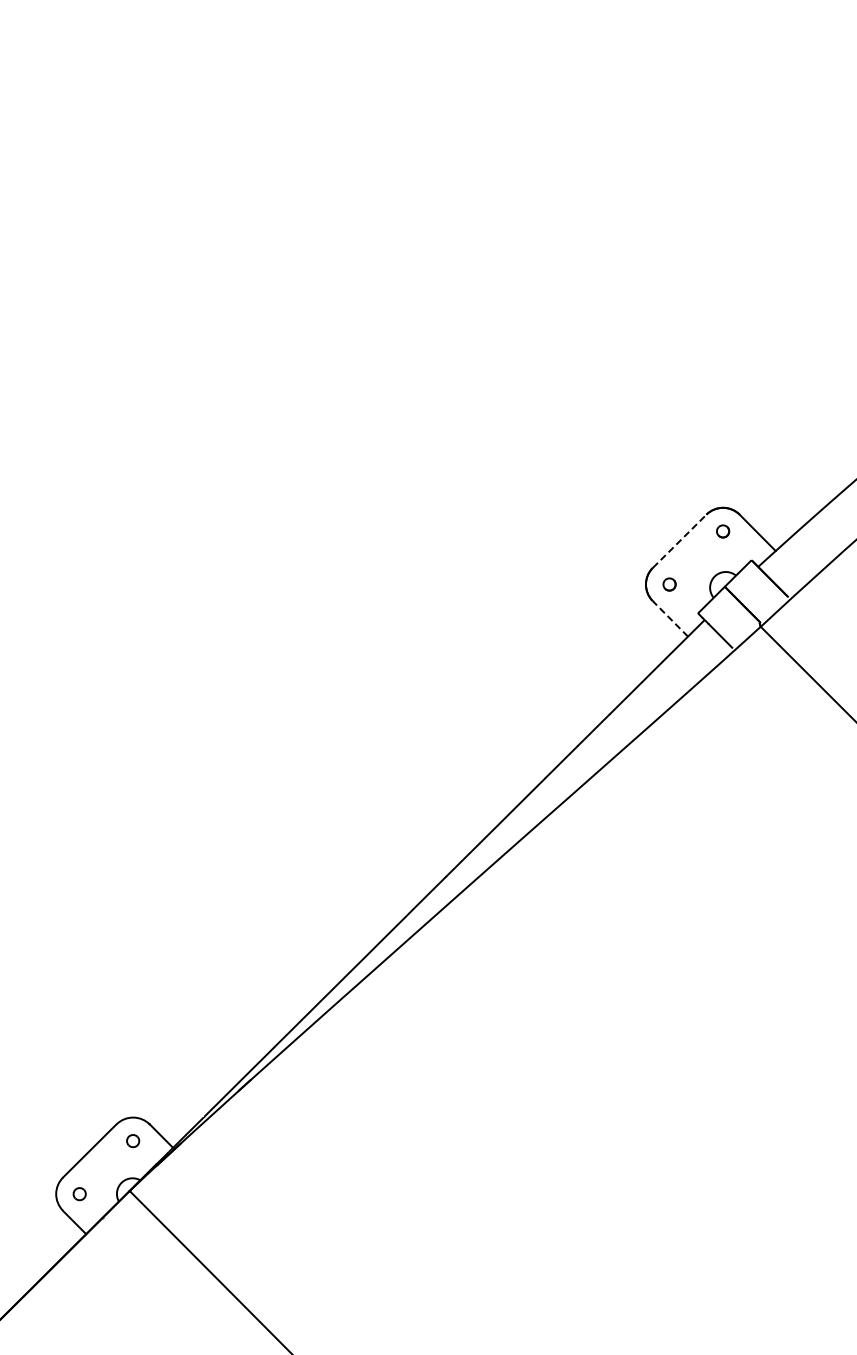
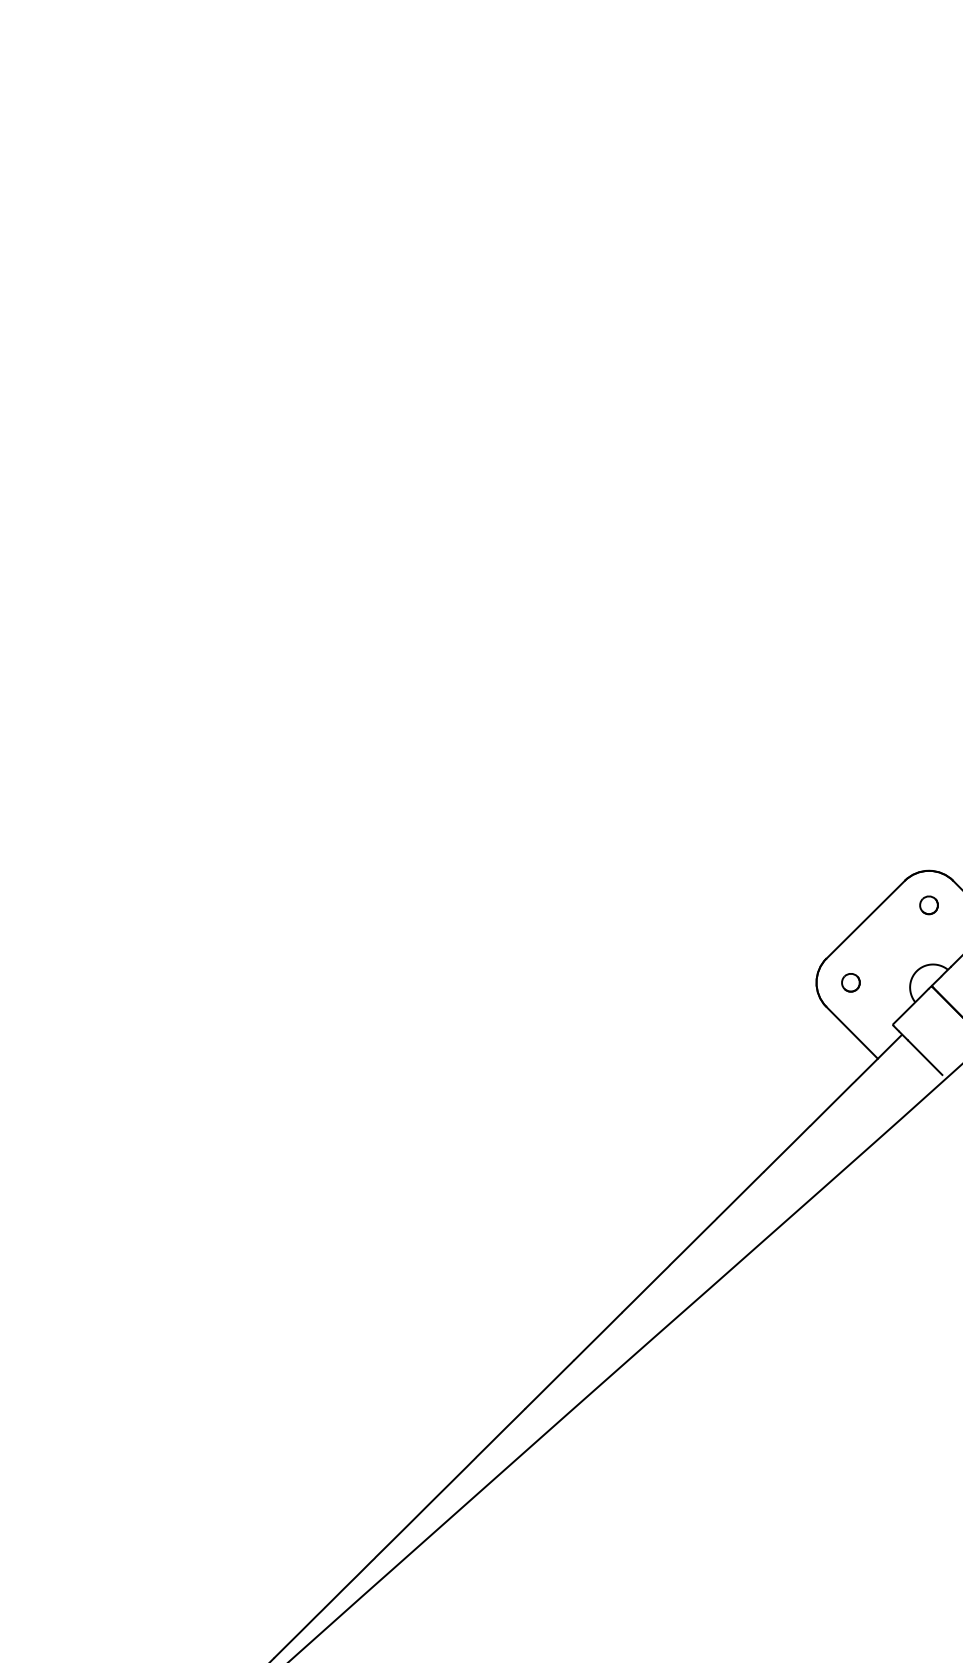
line: (679, 541) -> (865, 919), dashed -> solid
line: (670, 618) -> (852, 1032), dashed -> solid

